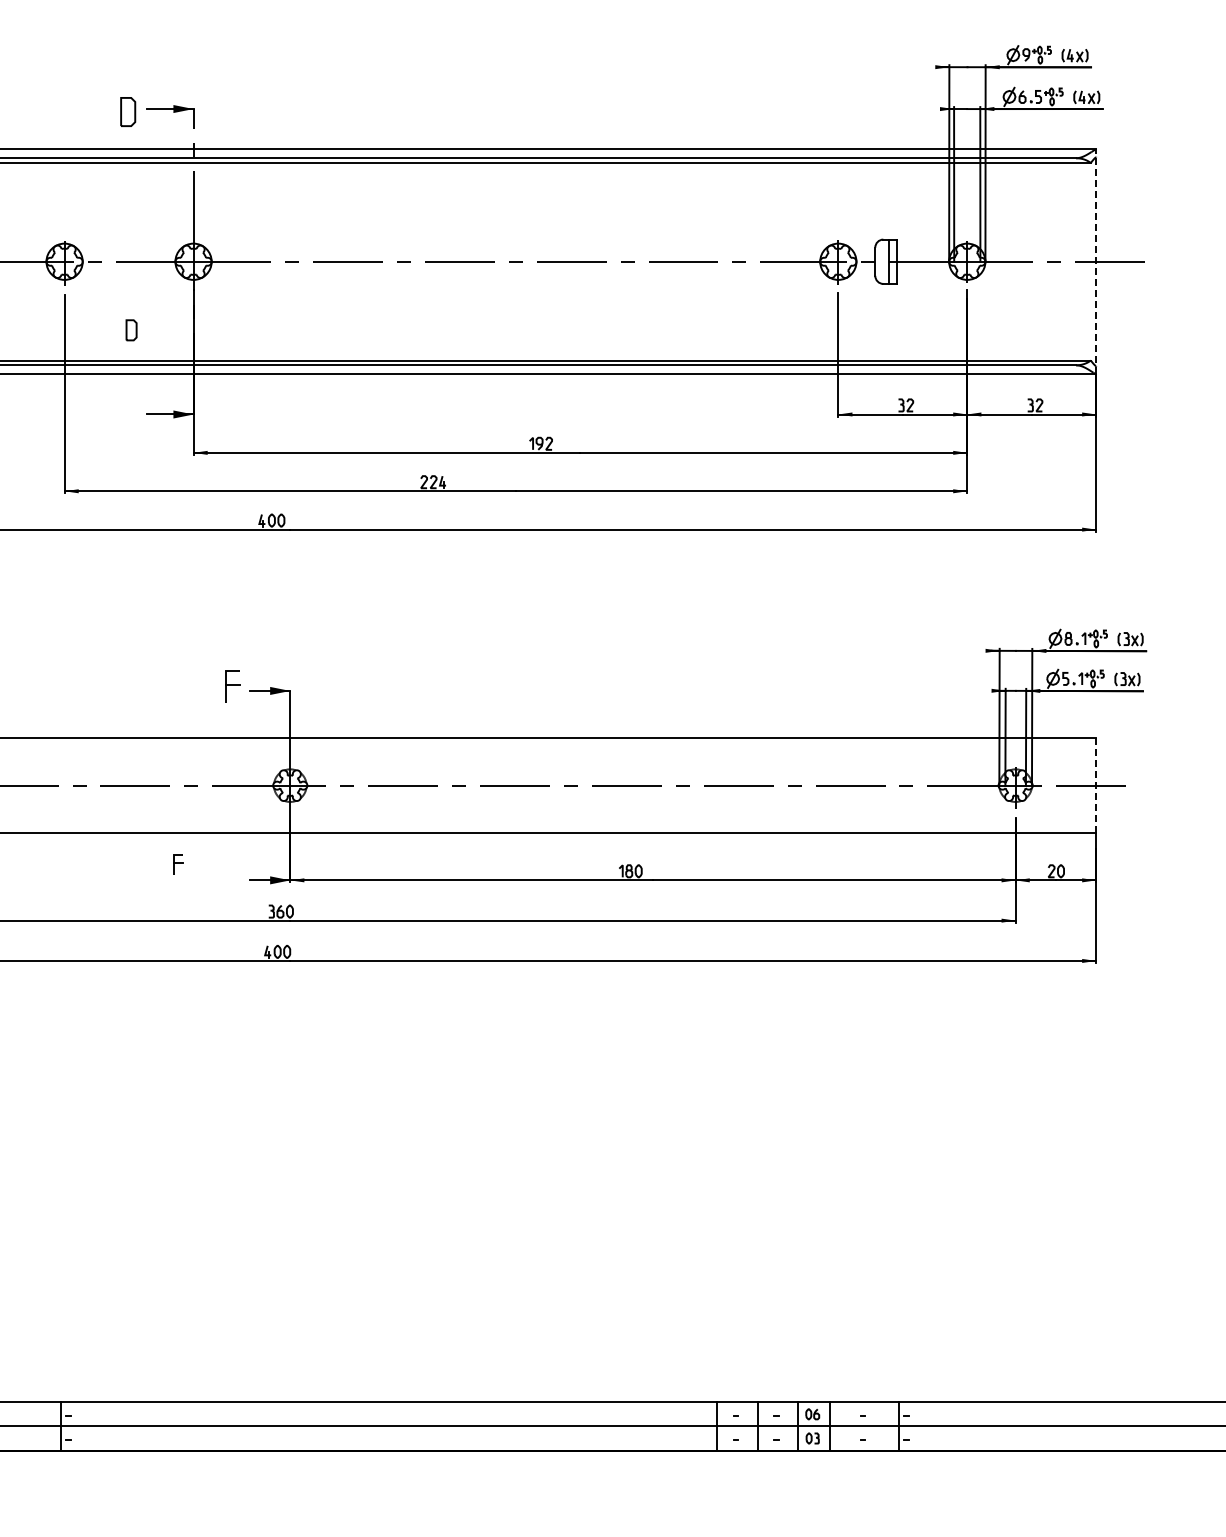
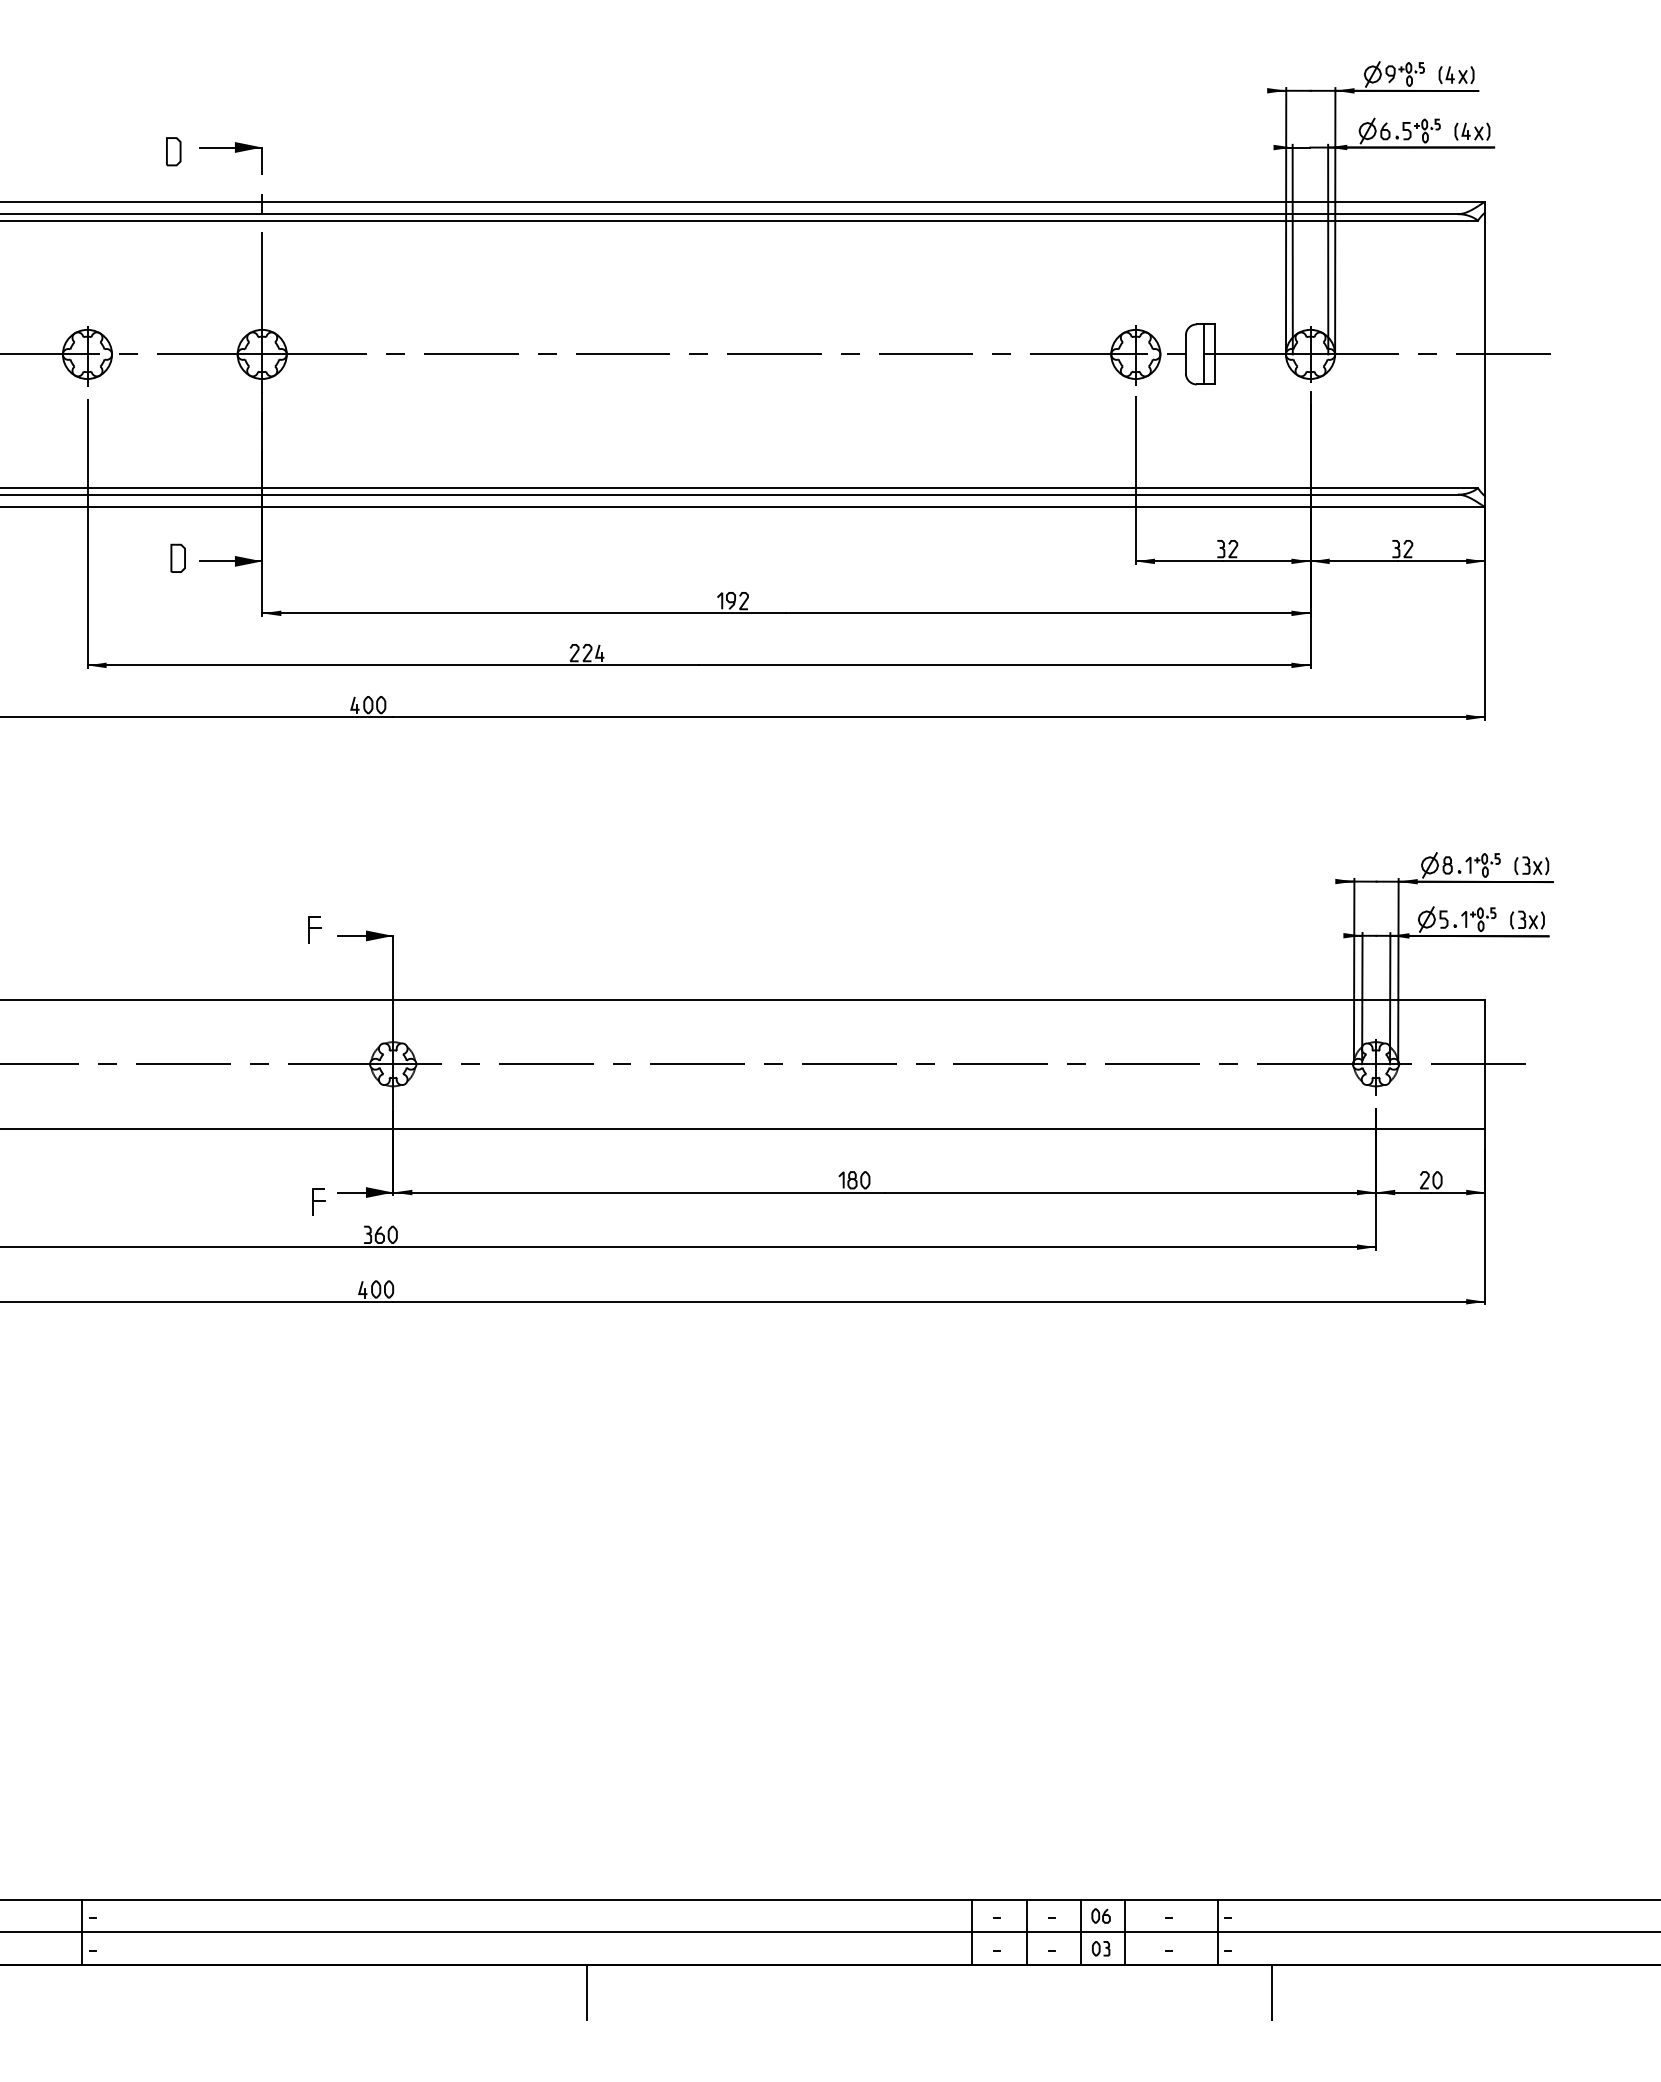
part: (128, 112) -> (174, 152), size x0.71
line: (1096, 261) -> (1485, 354), dashed -> solid
part: (131, 330) -> (178, 558), moved
part: (232, 686) -> (314, 929), size x0.62
line: (1096, 785) -> (1485, 1064), dashed -> solid
part: (178, 864) -> (319, 1202), moved
line: (433, 1470) -> (587, 1992), added
line: (939, 1470) -> (1272, 1992), added

